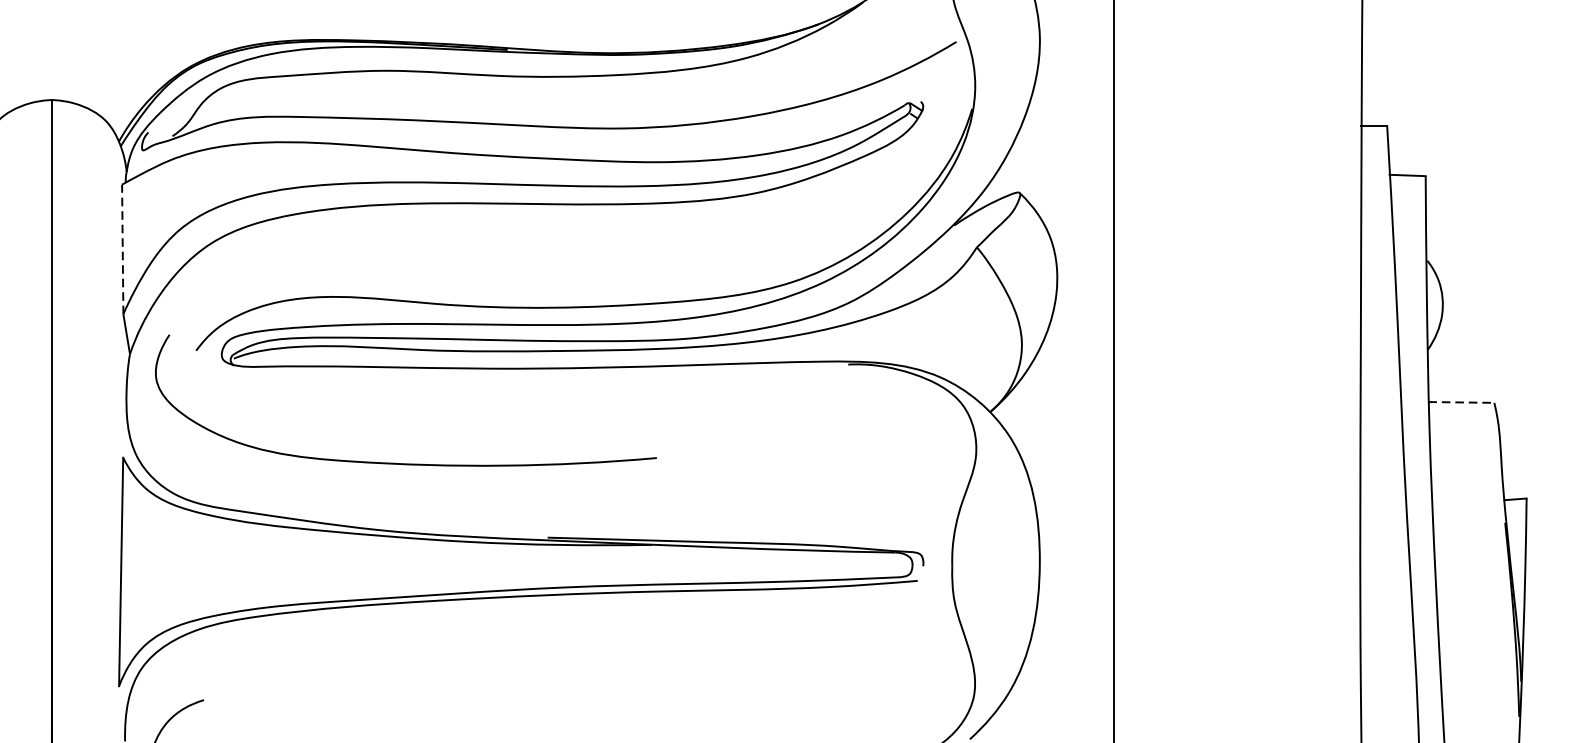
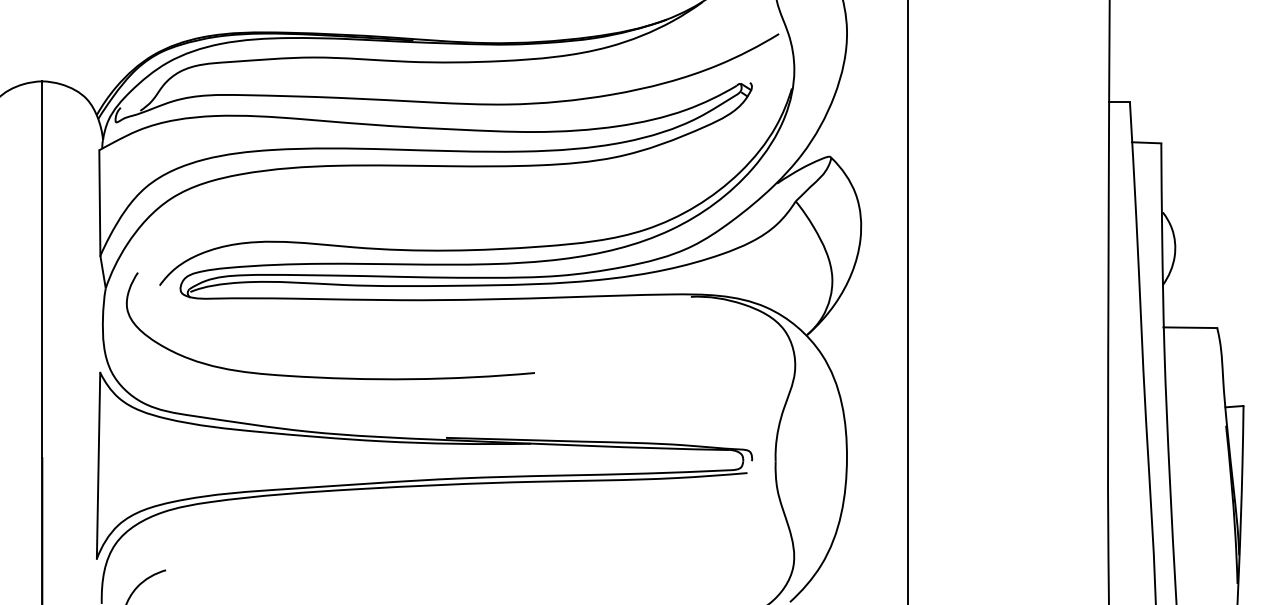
line: (122, 249) -> (99, 203), dashed -> solid
line: (1461, 402) -> (1190, 327), dashed -> solid

